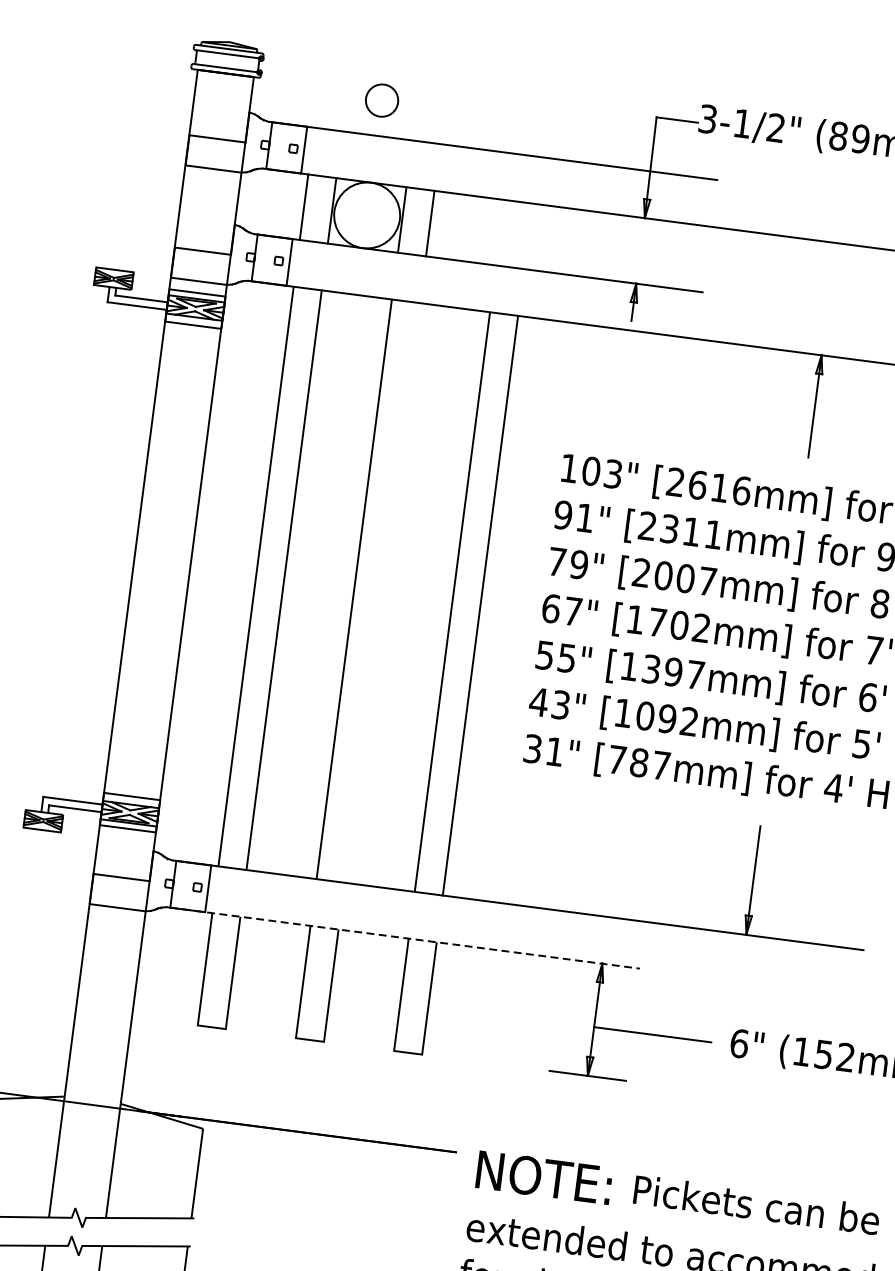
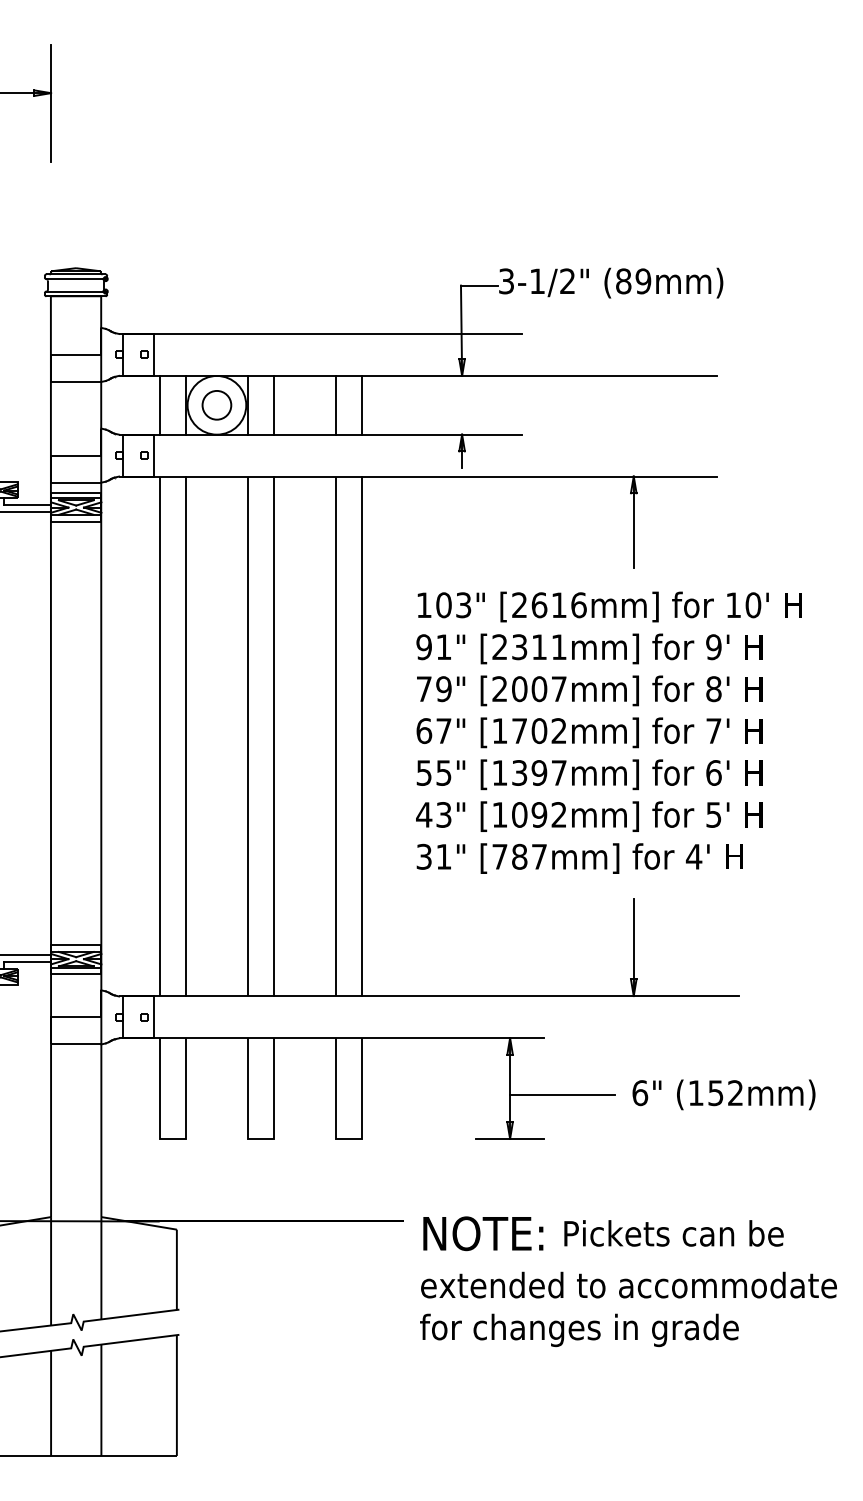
circle: (381, 100) -> (216, 405), moved
line: (500, 231) -> (336, 404), added
line: (528, 235) -> (361, 404), added
line: (382, 592) -> (273, 736), added
line: (405, 938) -> (333, 1038), dashed -> solid

